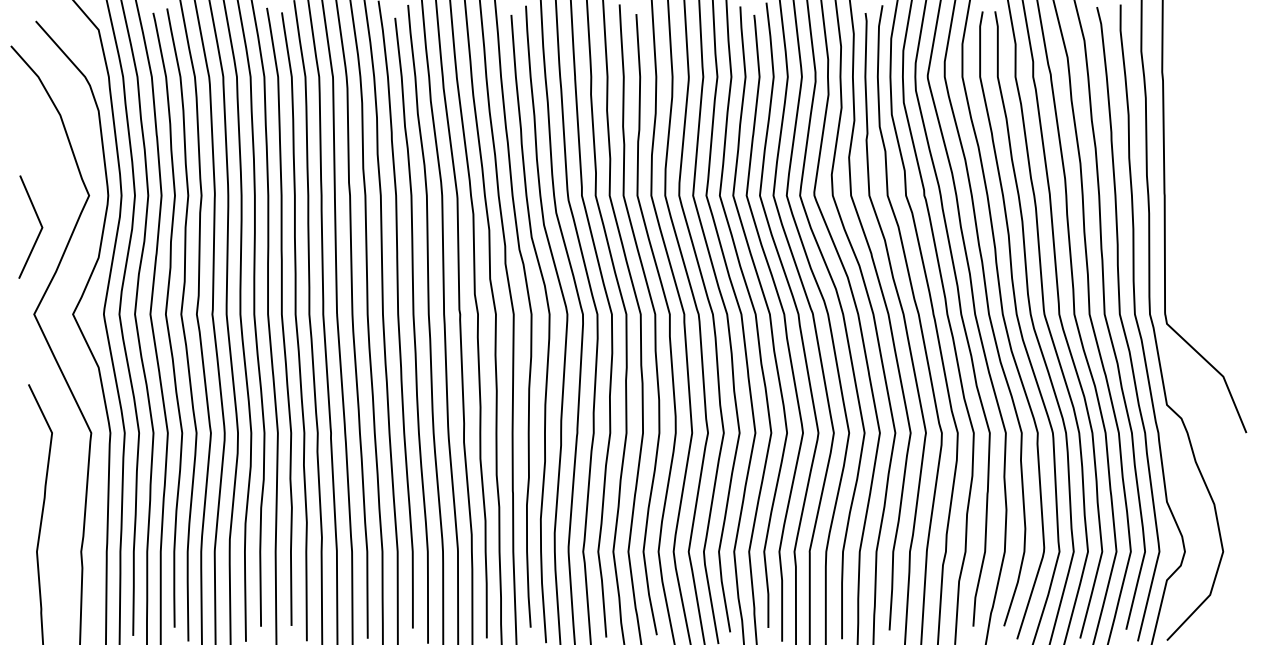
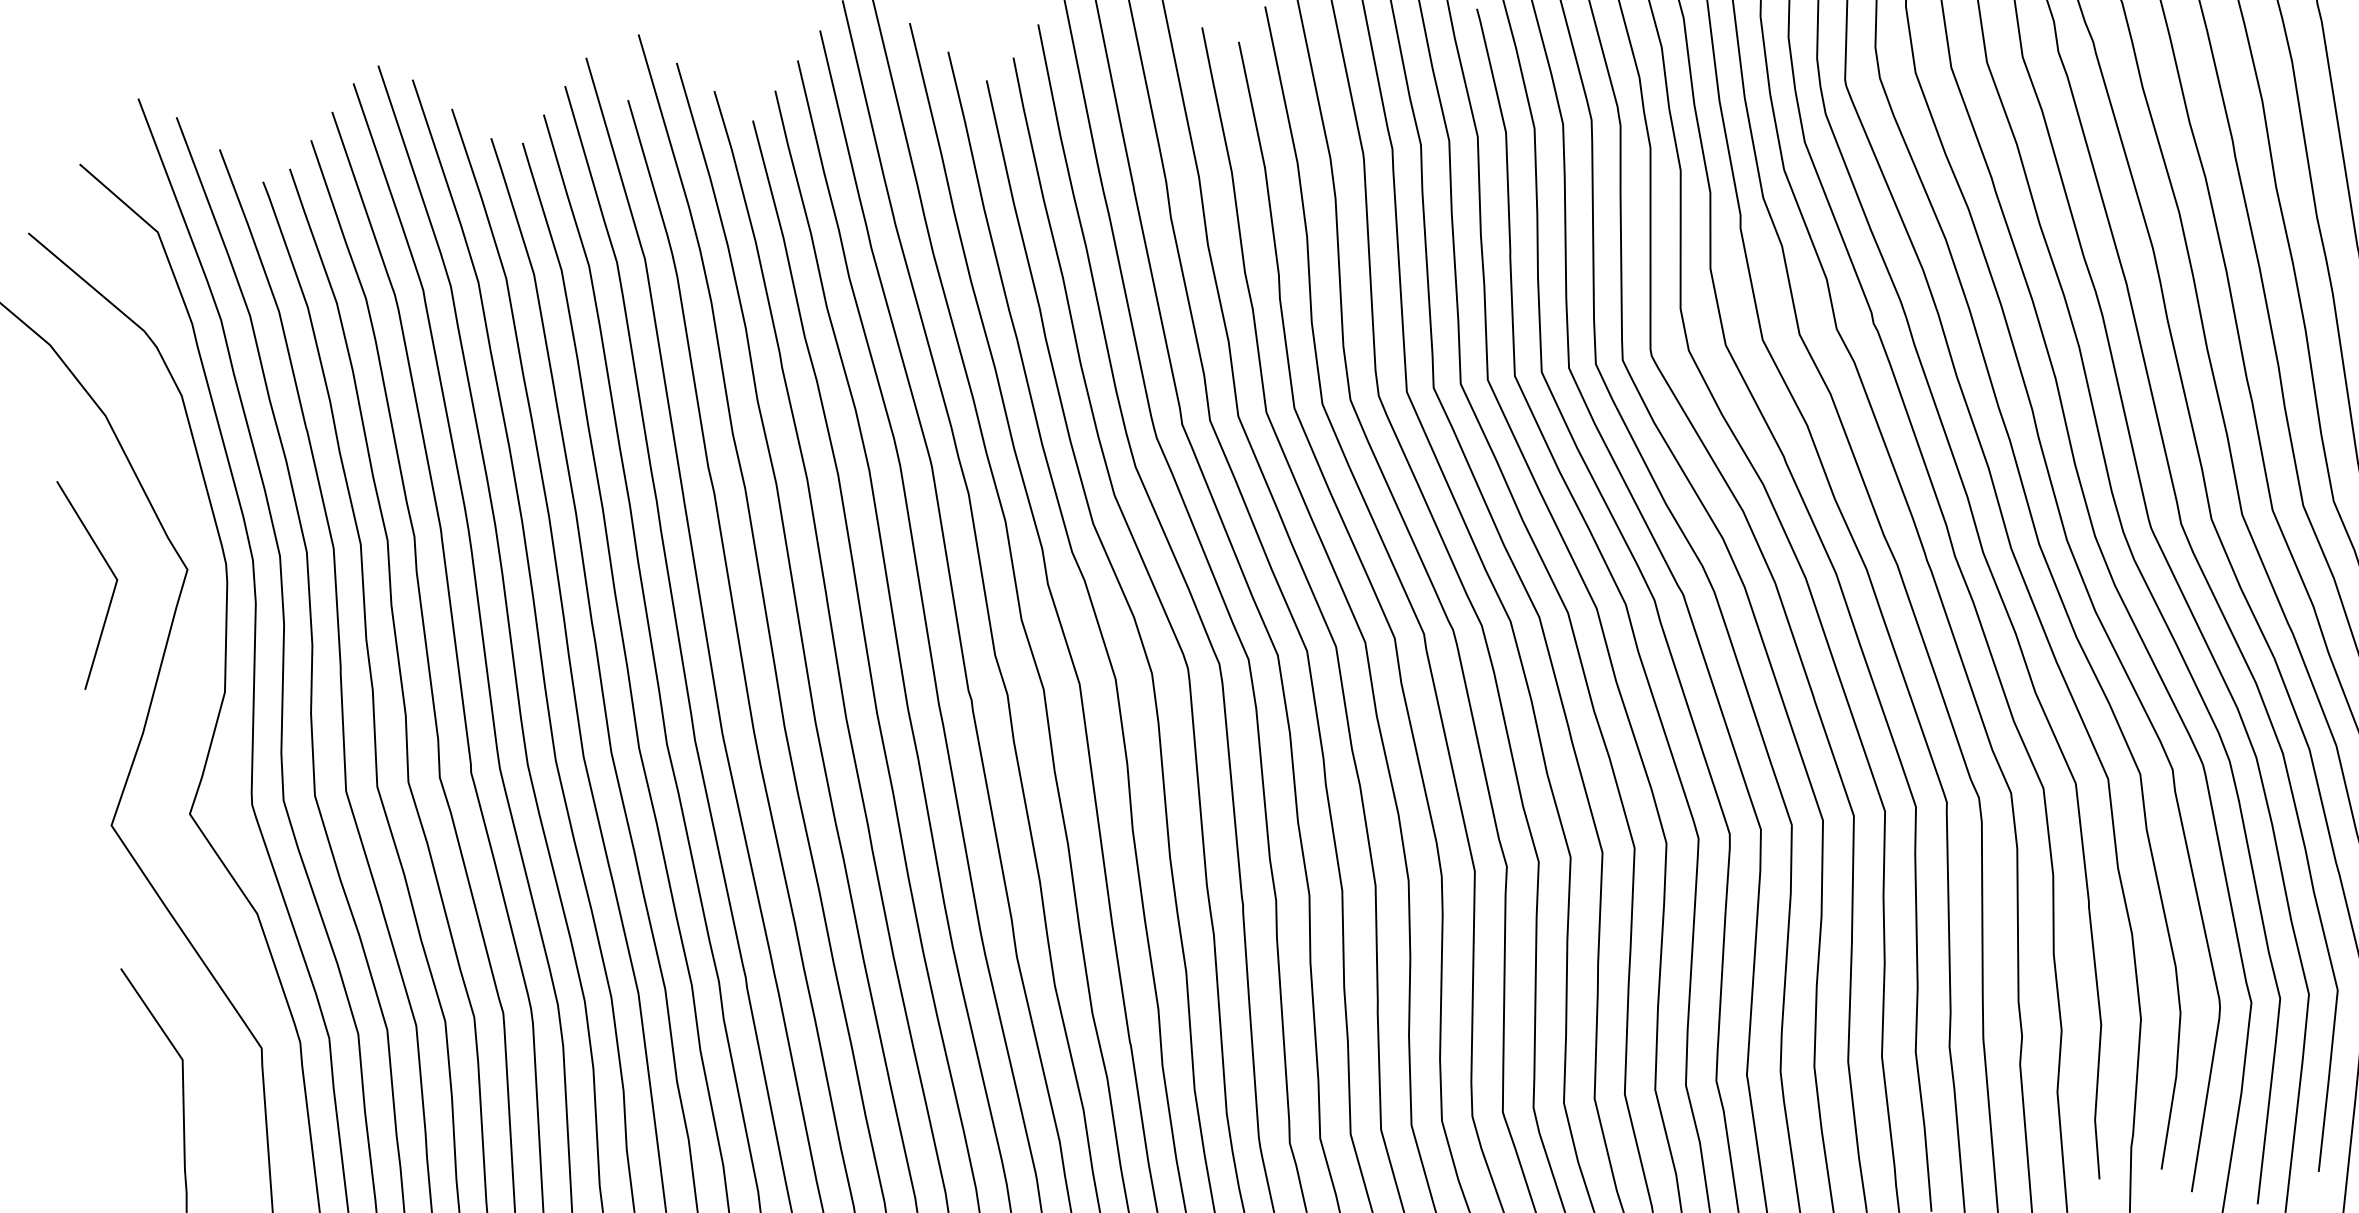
line: (38, 221) -> (107, 568), moved

